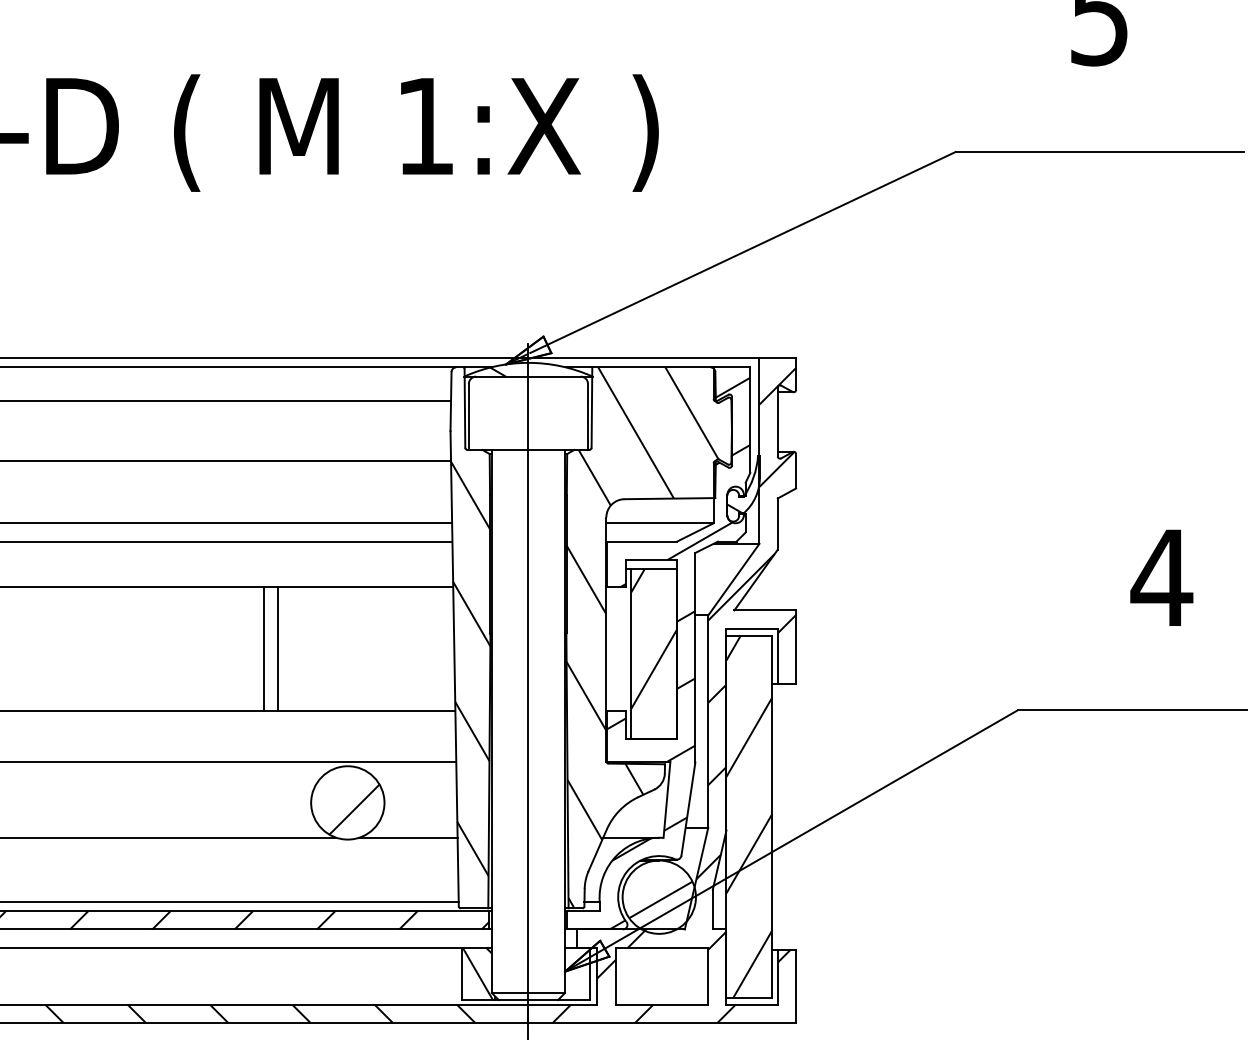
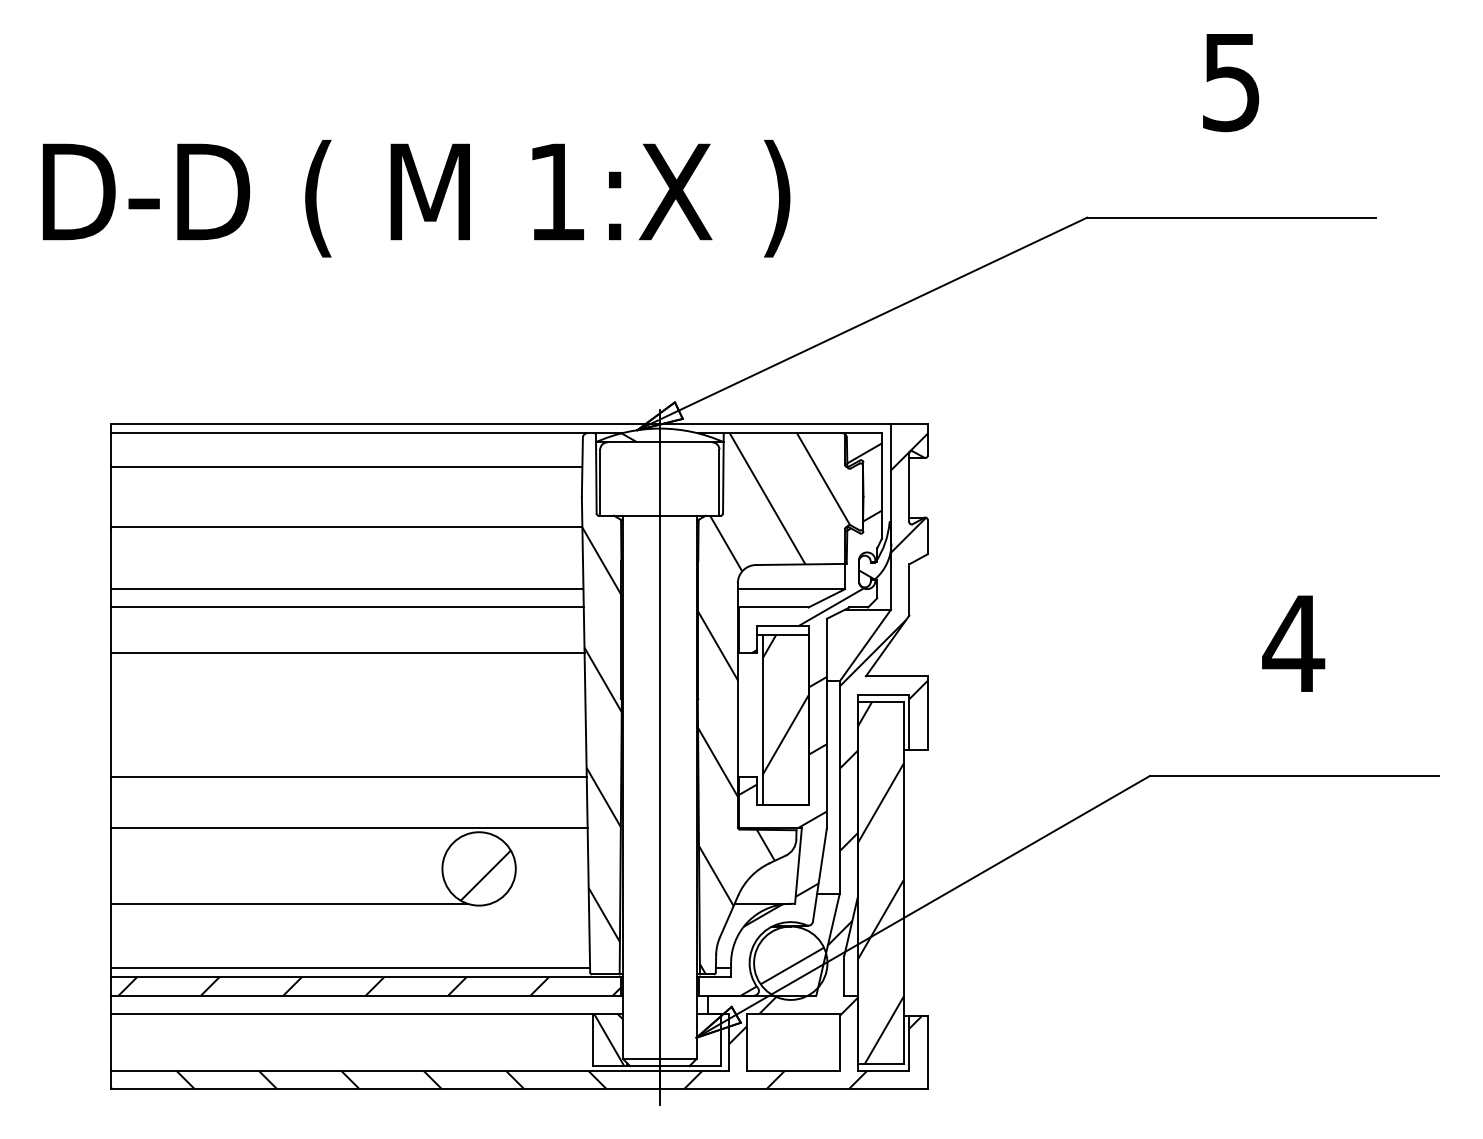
line: (264, 649) -> (395, 715), removed
line: (278, 649) -> (409, 715), removed
line: (408, 837) -> (539, 903), removed

